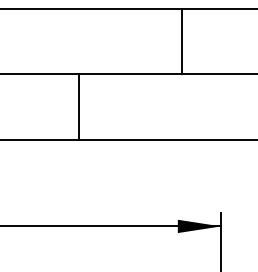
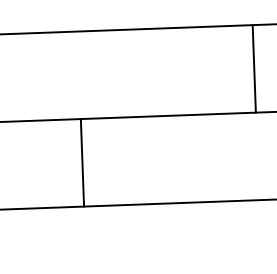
line: (182, 41) -> (254, 68), moved
line: (79, 107) -> (82, 163), moved

